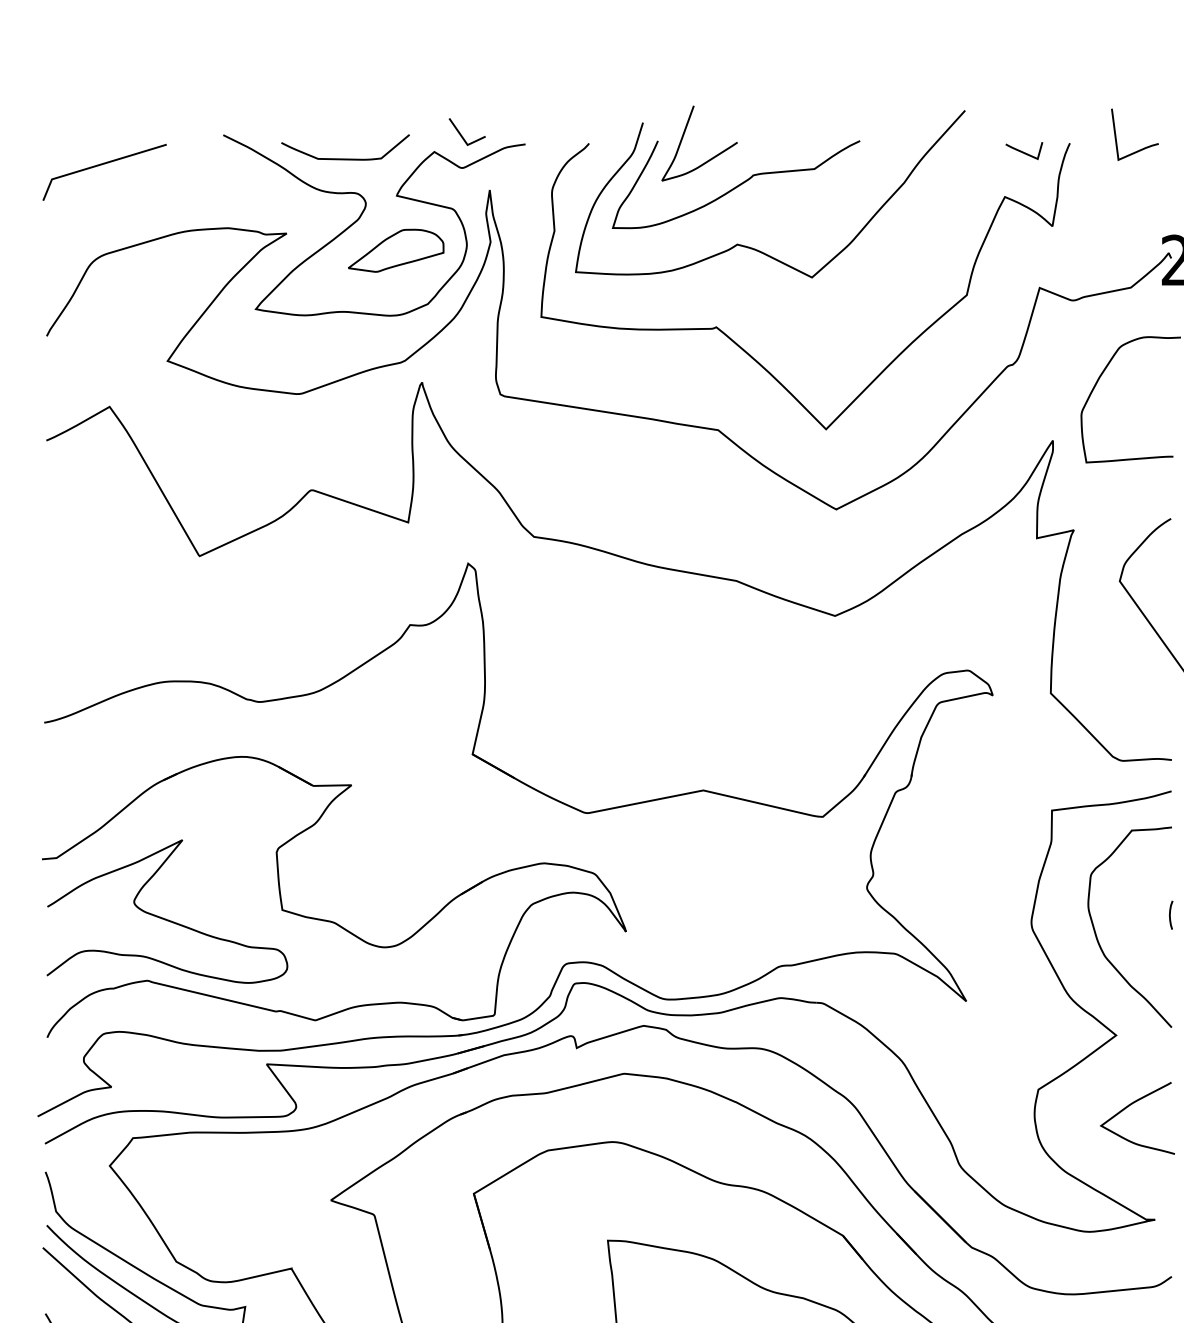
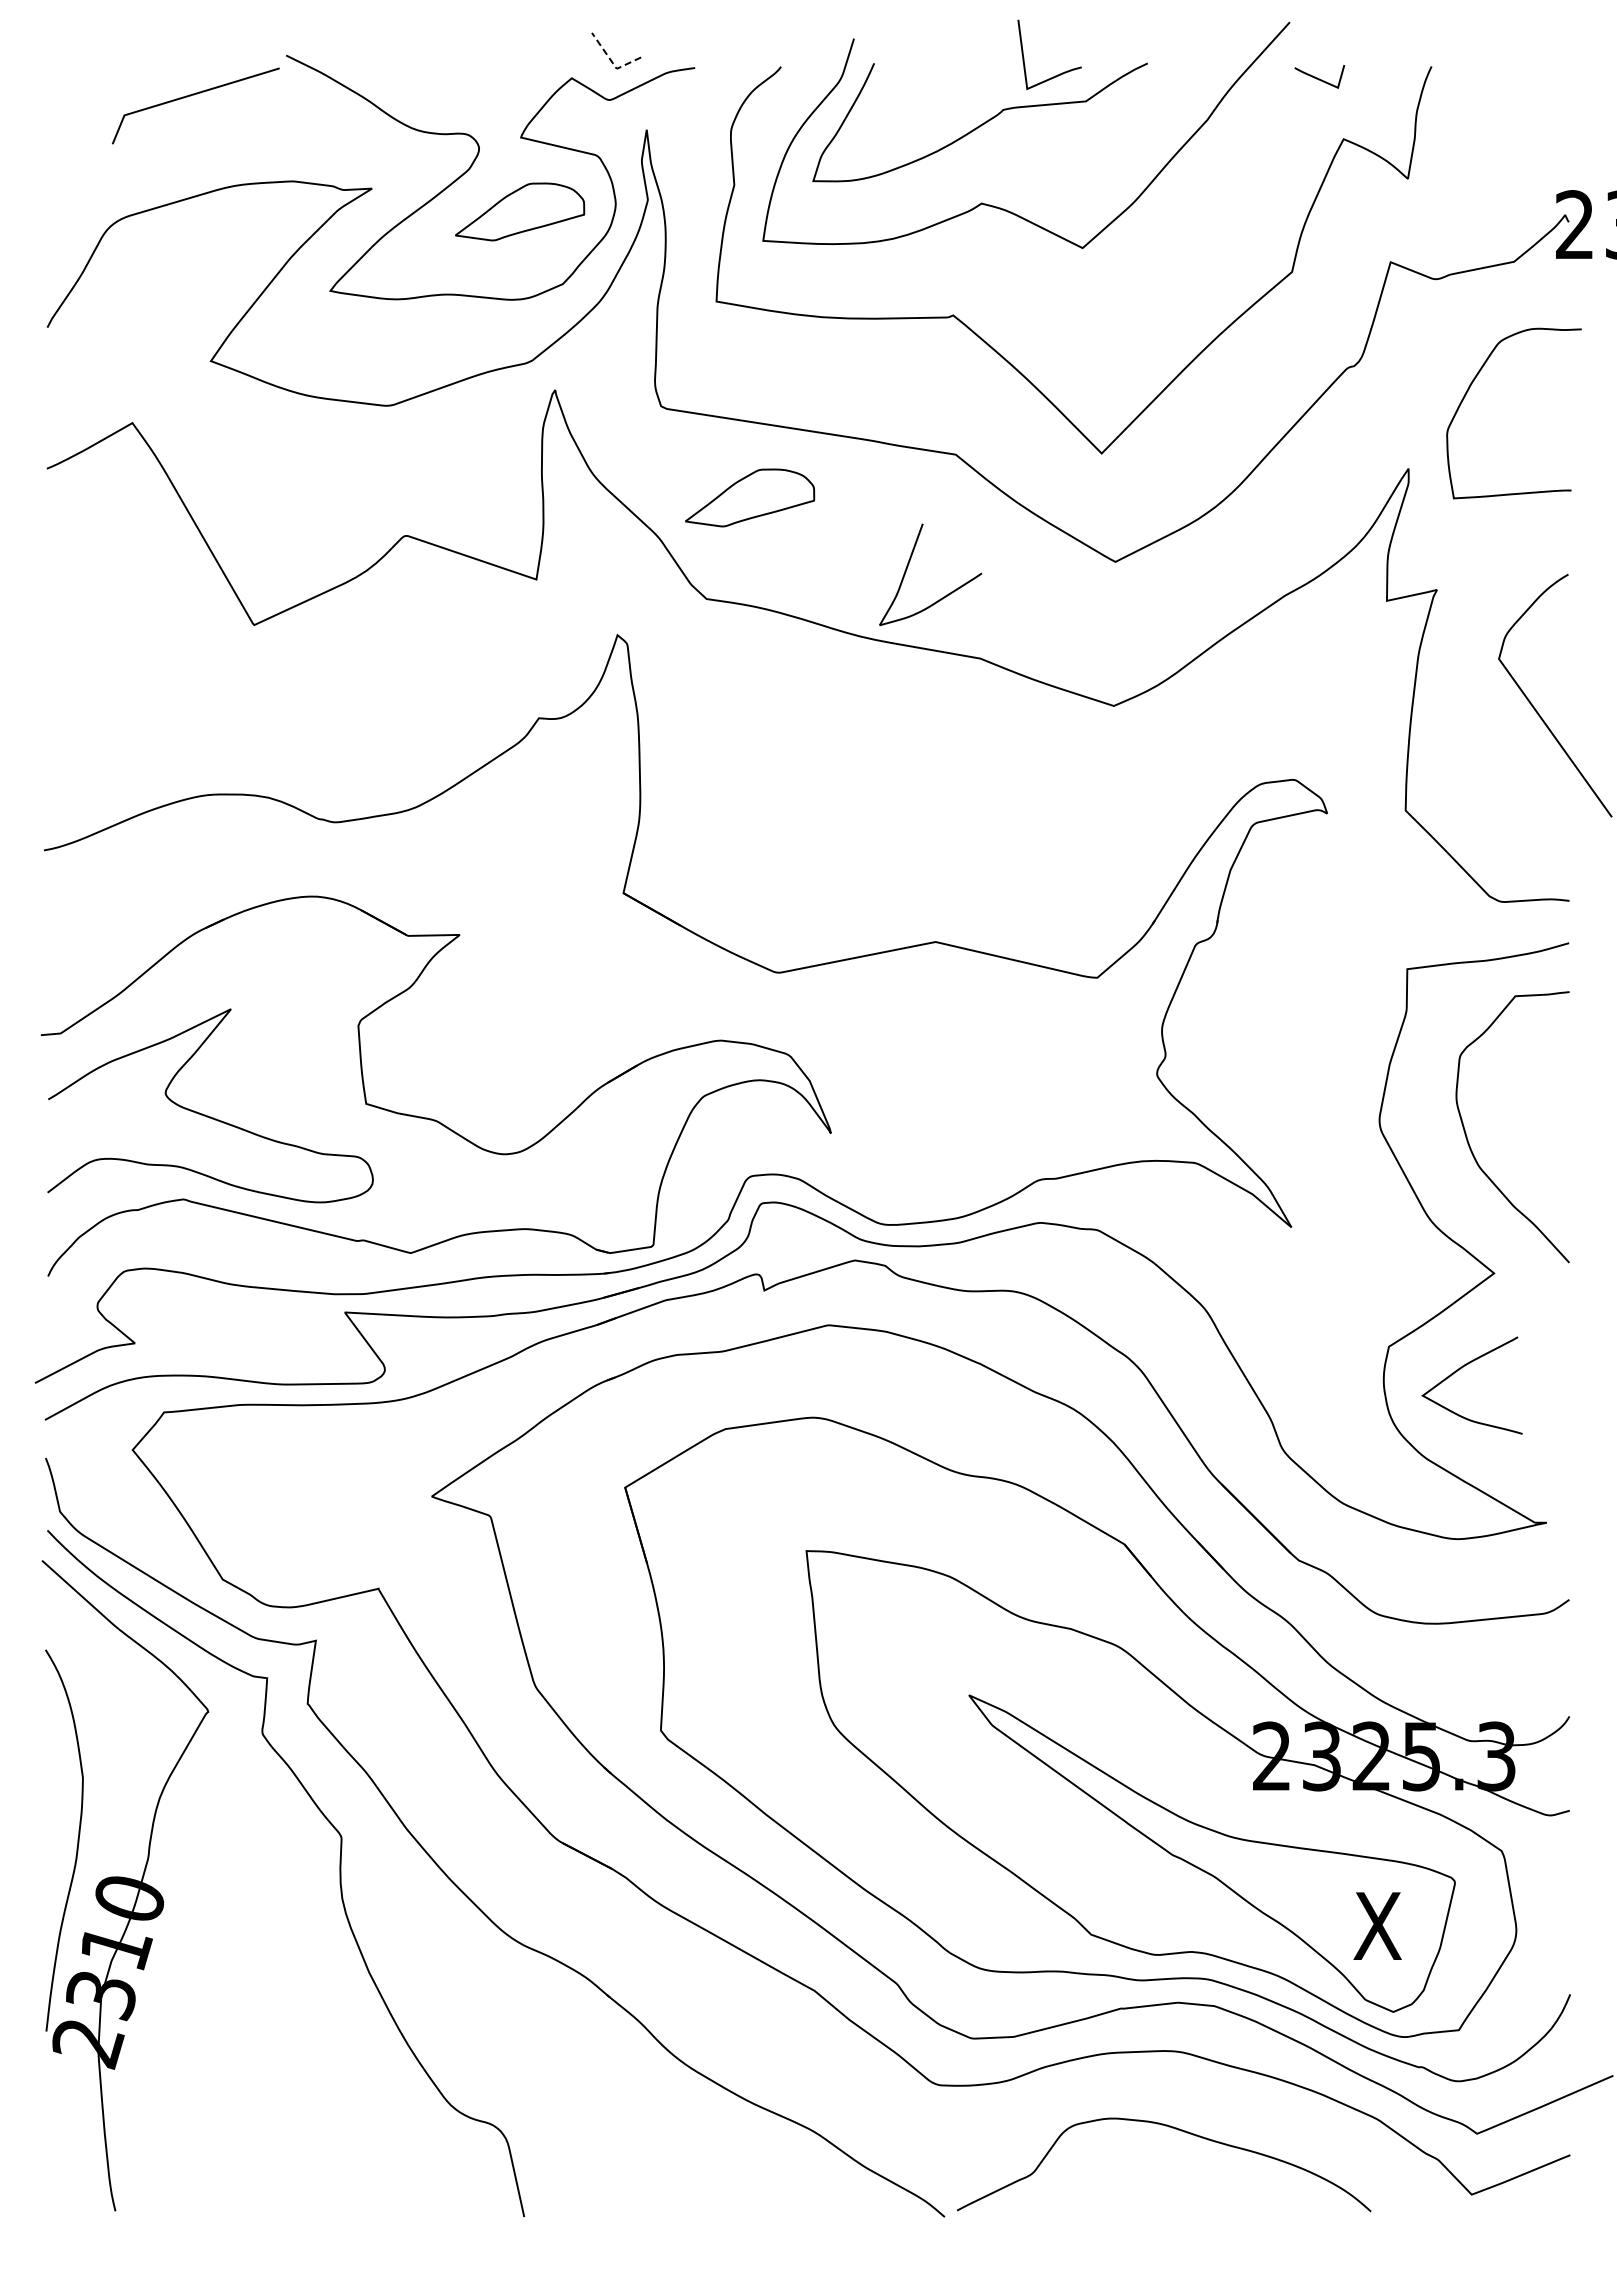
curve: (684, 135) -> (909, 564), moved
line: (464, 140) -> (612, 62), solid -> dashed
line: (1140, 149) -> (1057, 74), moved
curve: (1024, 152) -> (1319, 78), moved
curve: (345, 158) -> (451, 87), removed
curve: (103, 164) -> (194, 95), moved
part: (566, 461) -> (750, 497), added
curve: (1170, 914) -> (1567, 1110), removed
curve: (1128, 1107) -> (1459, 1370), moved

